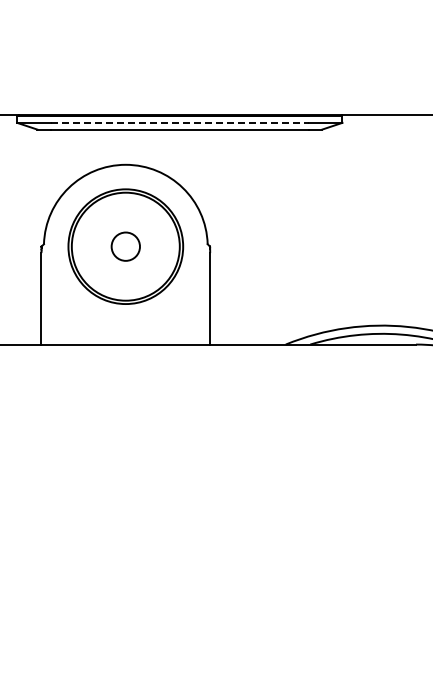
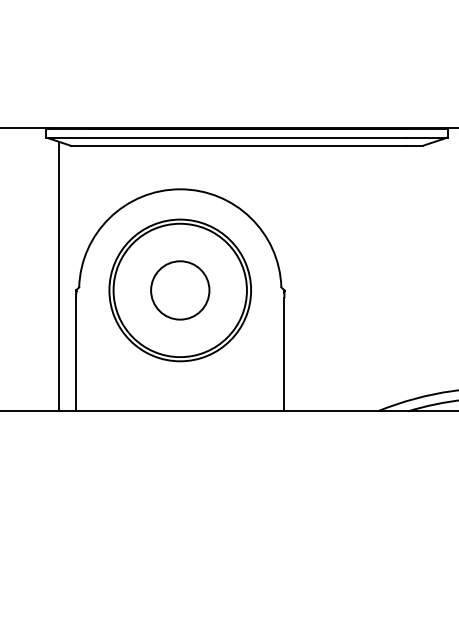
line: (179, 122) -> (246, 137), dashed -> solid
line: (27, 235) -> (58, 276), added
circle: (125, 246) -> (179, 290), size x1.67

